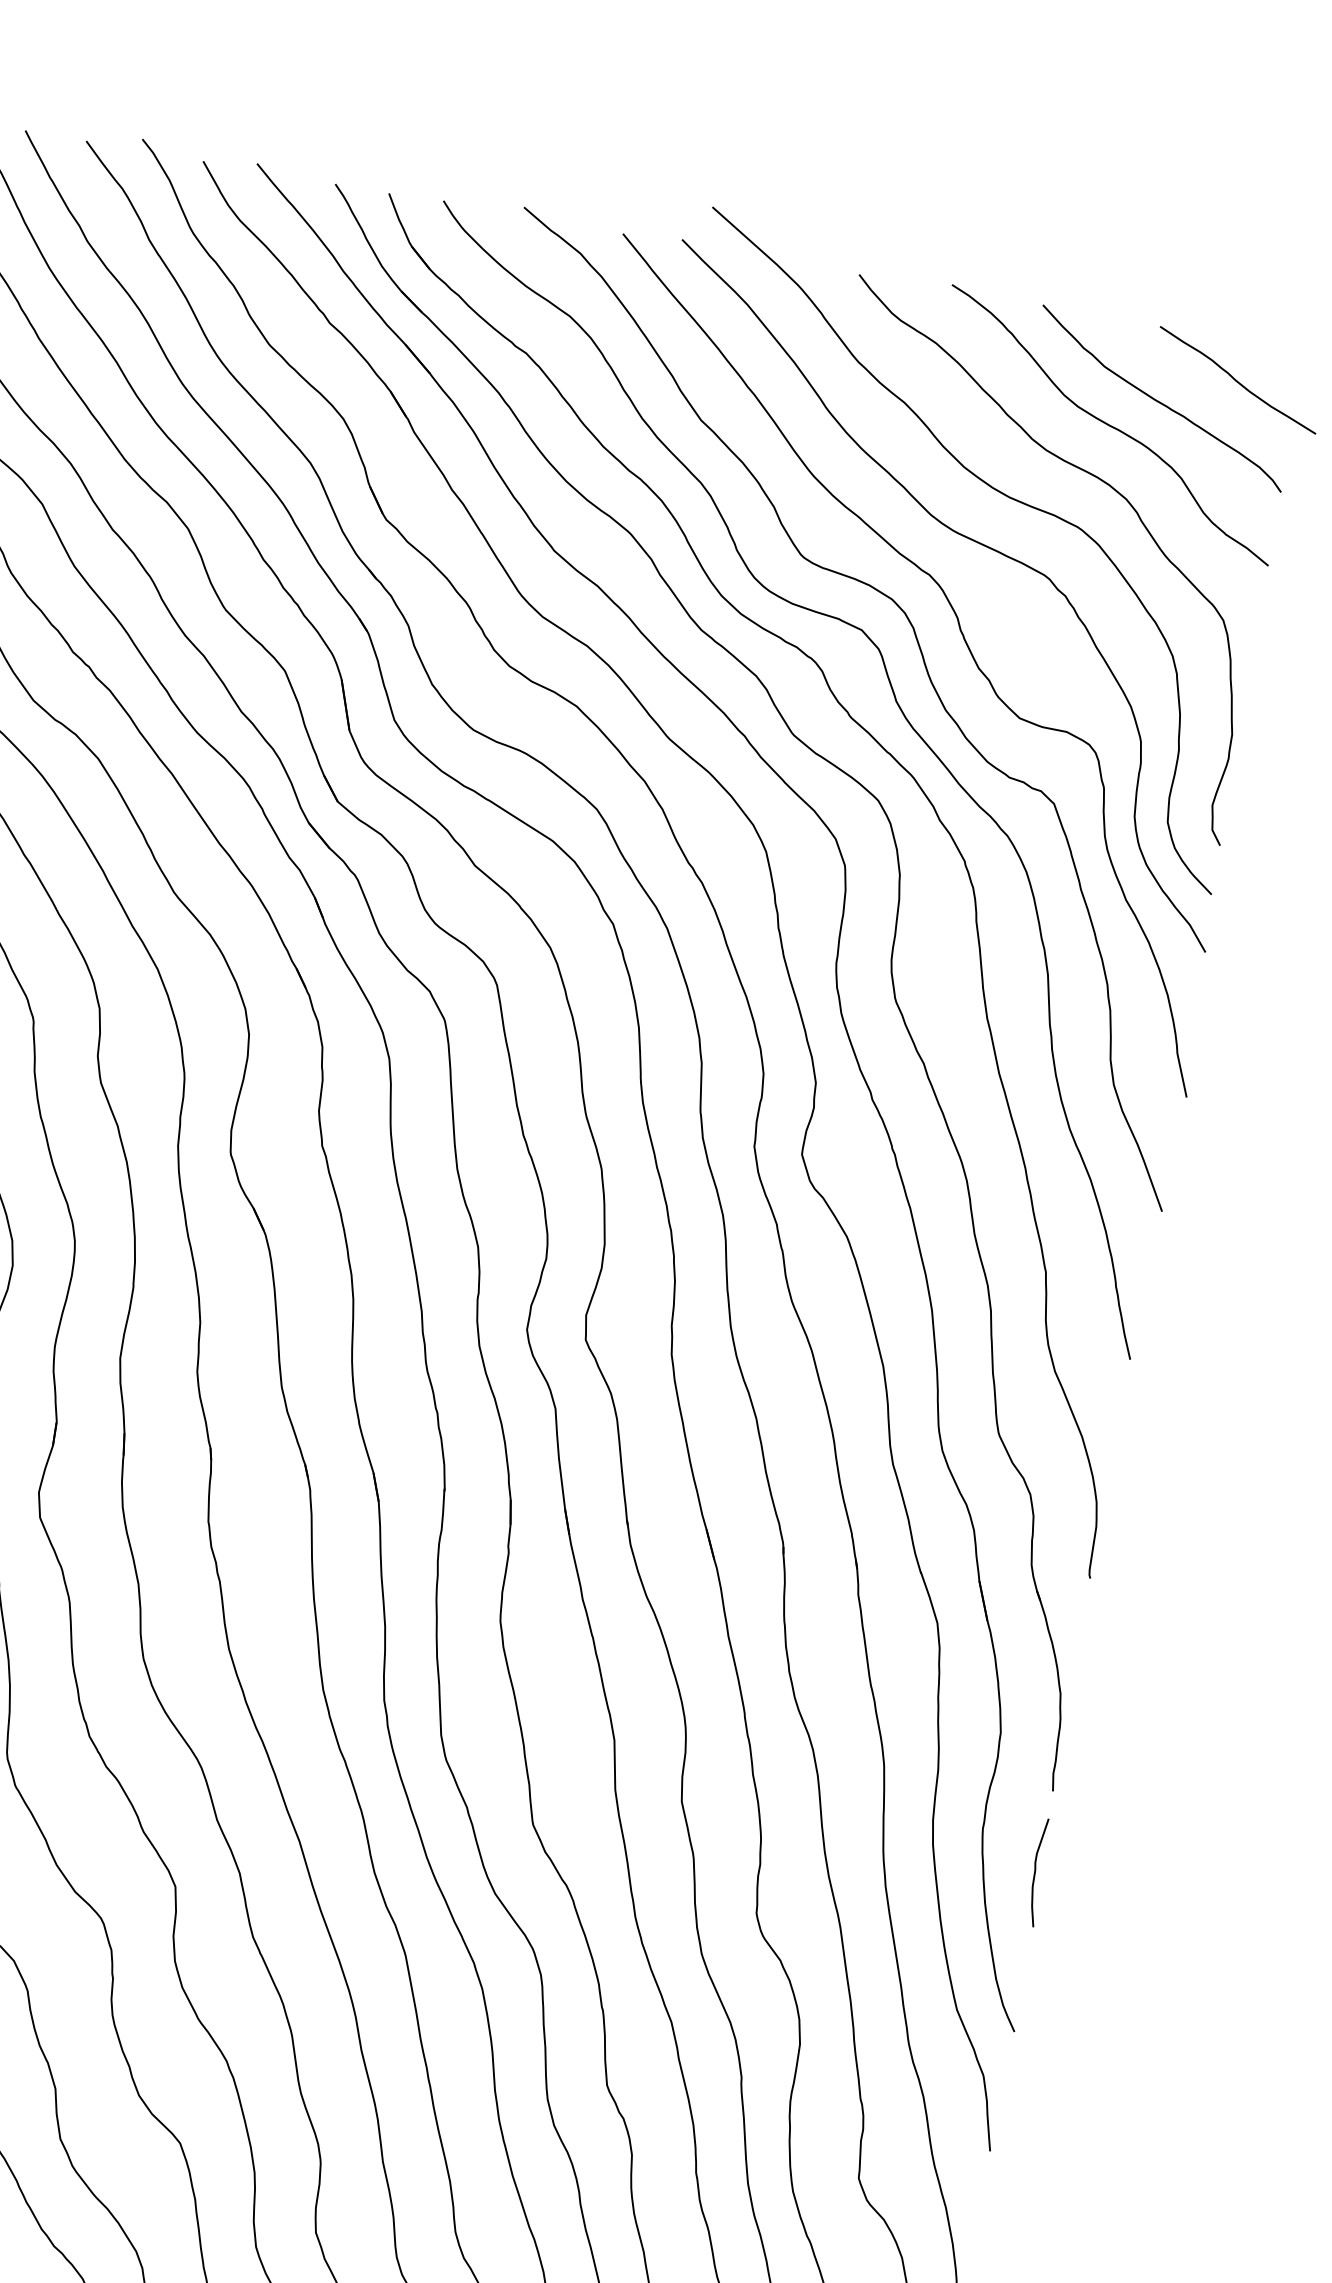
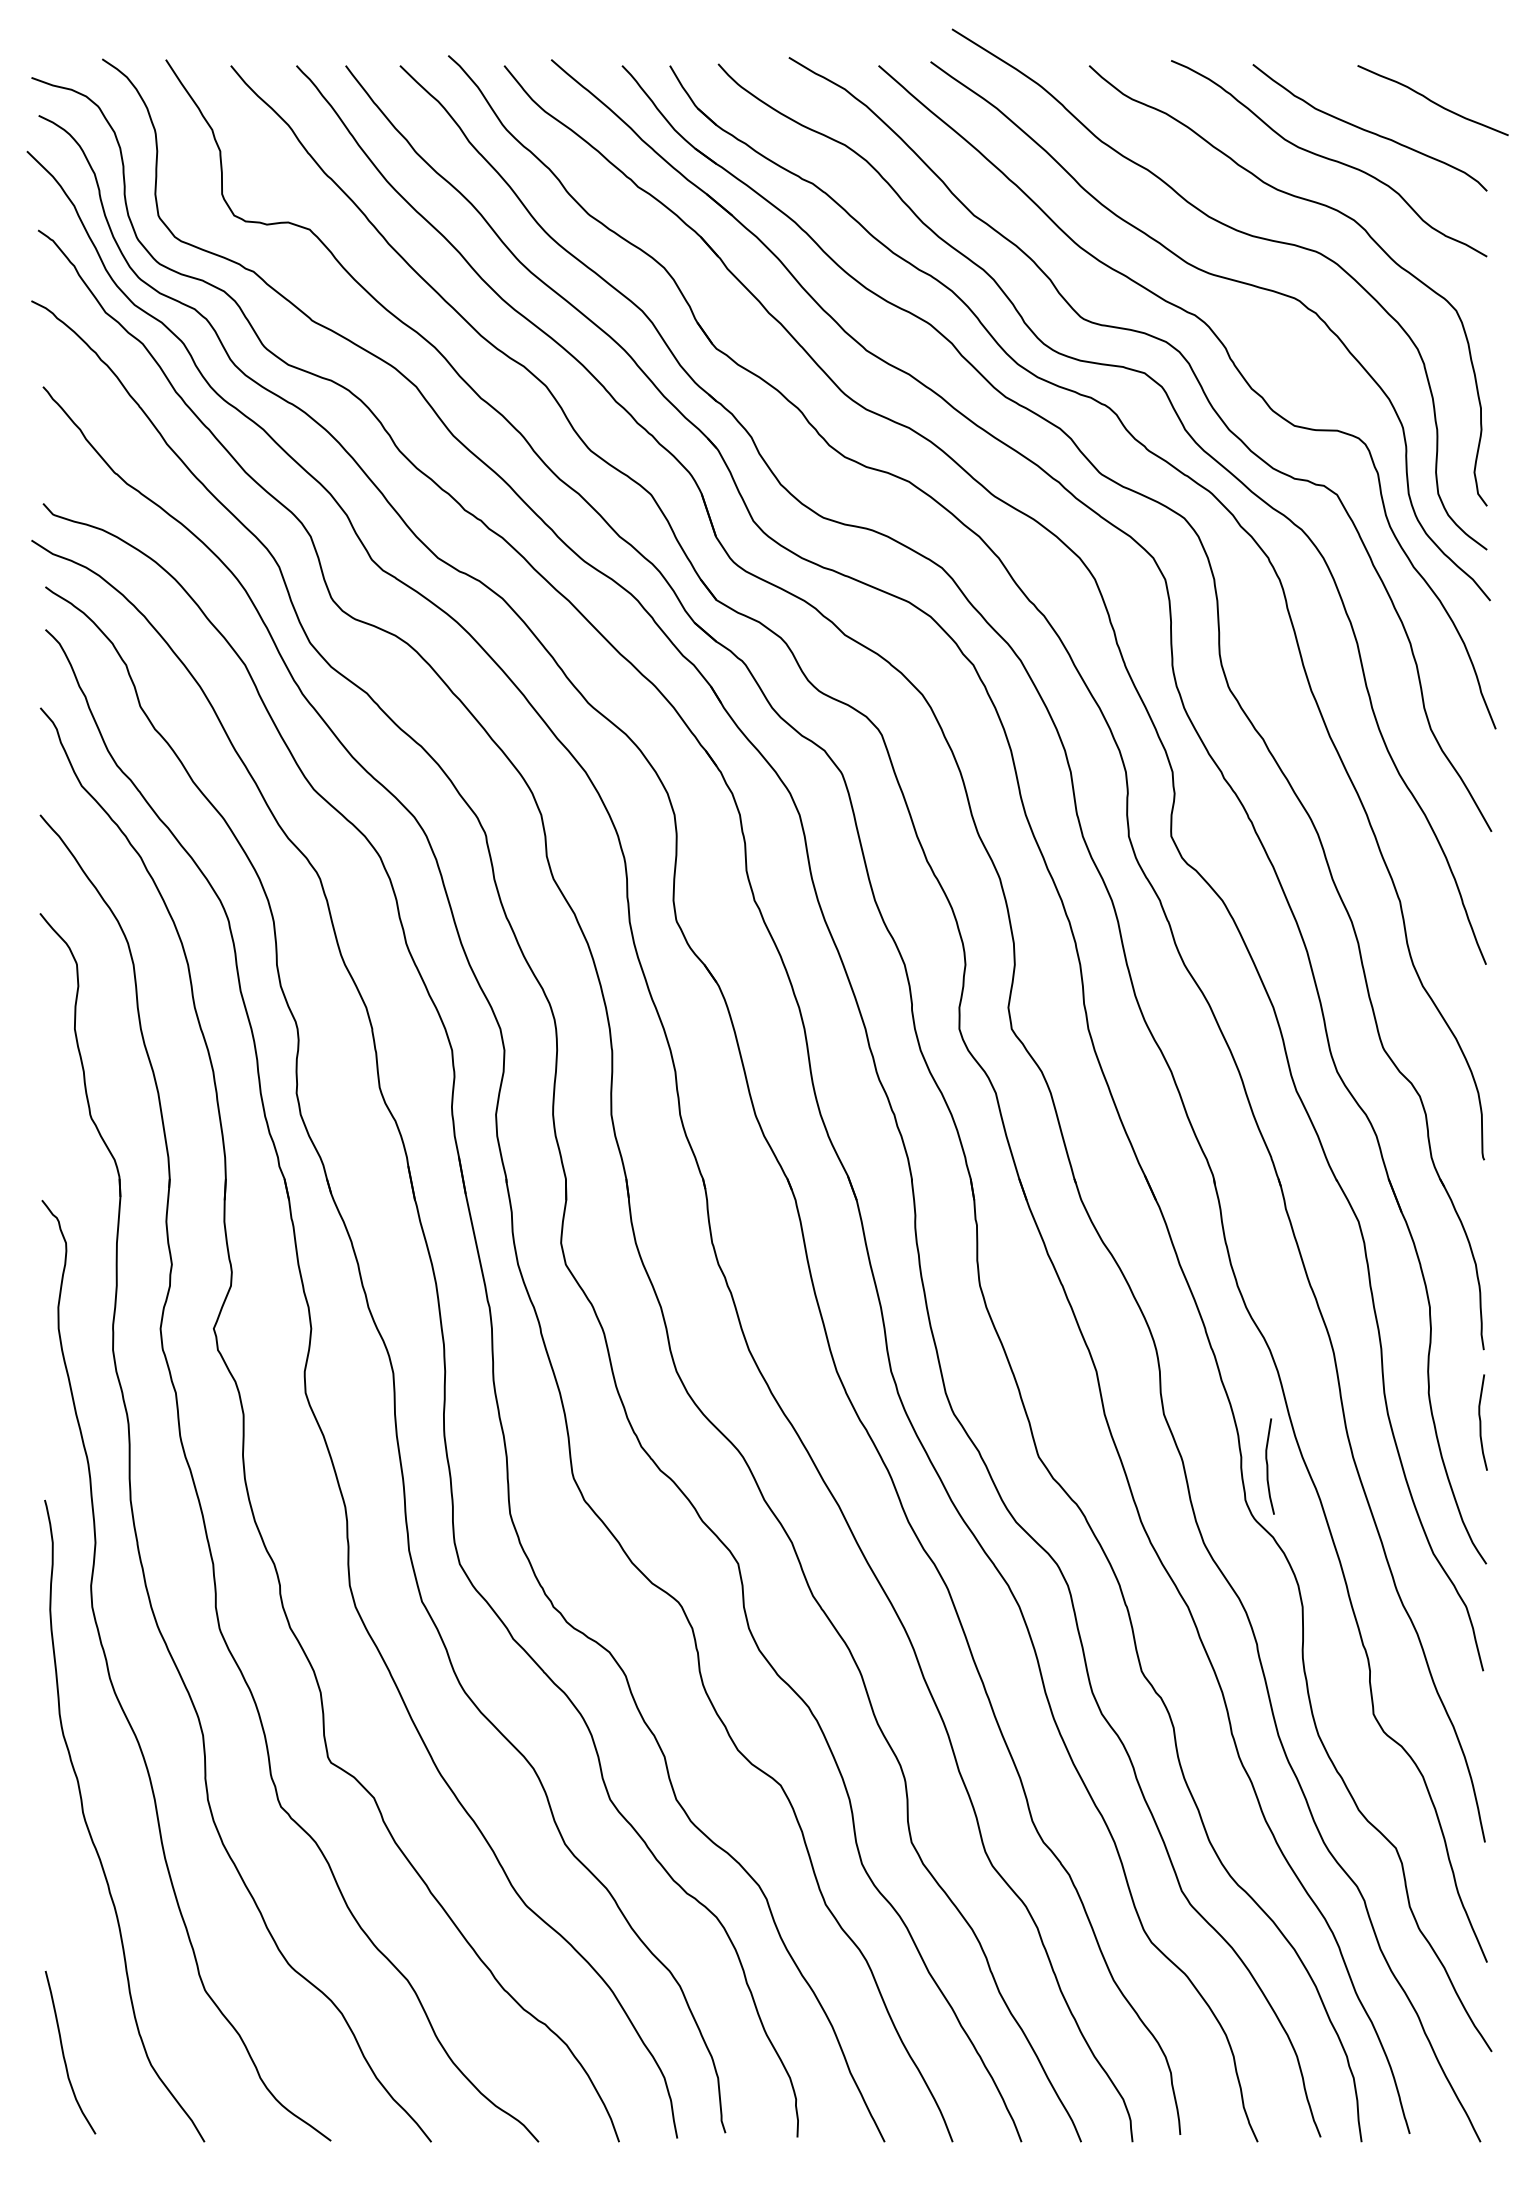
curve: (788, 1880) -> (1268, 1466), added

